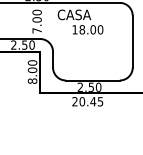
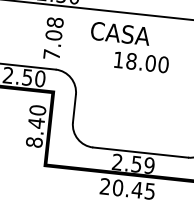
text: (36, 12) -> (54, 22), 7.00 -> 7.08
text: (32, 70) -> (36, 123), 8.00 -> 8.40
text: (98, 87) -> (149, 165), 2.50 -> 2.59

